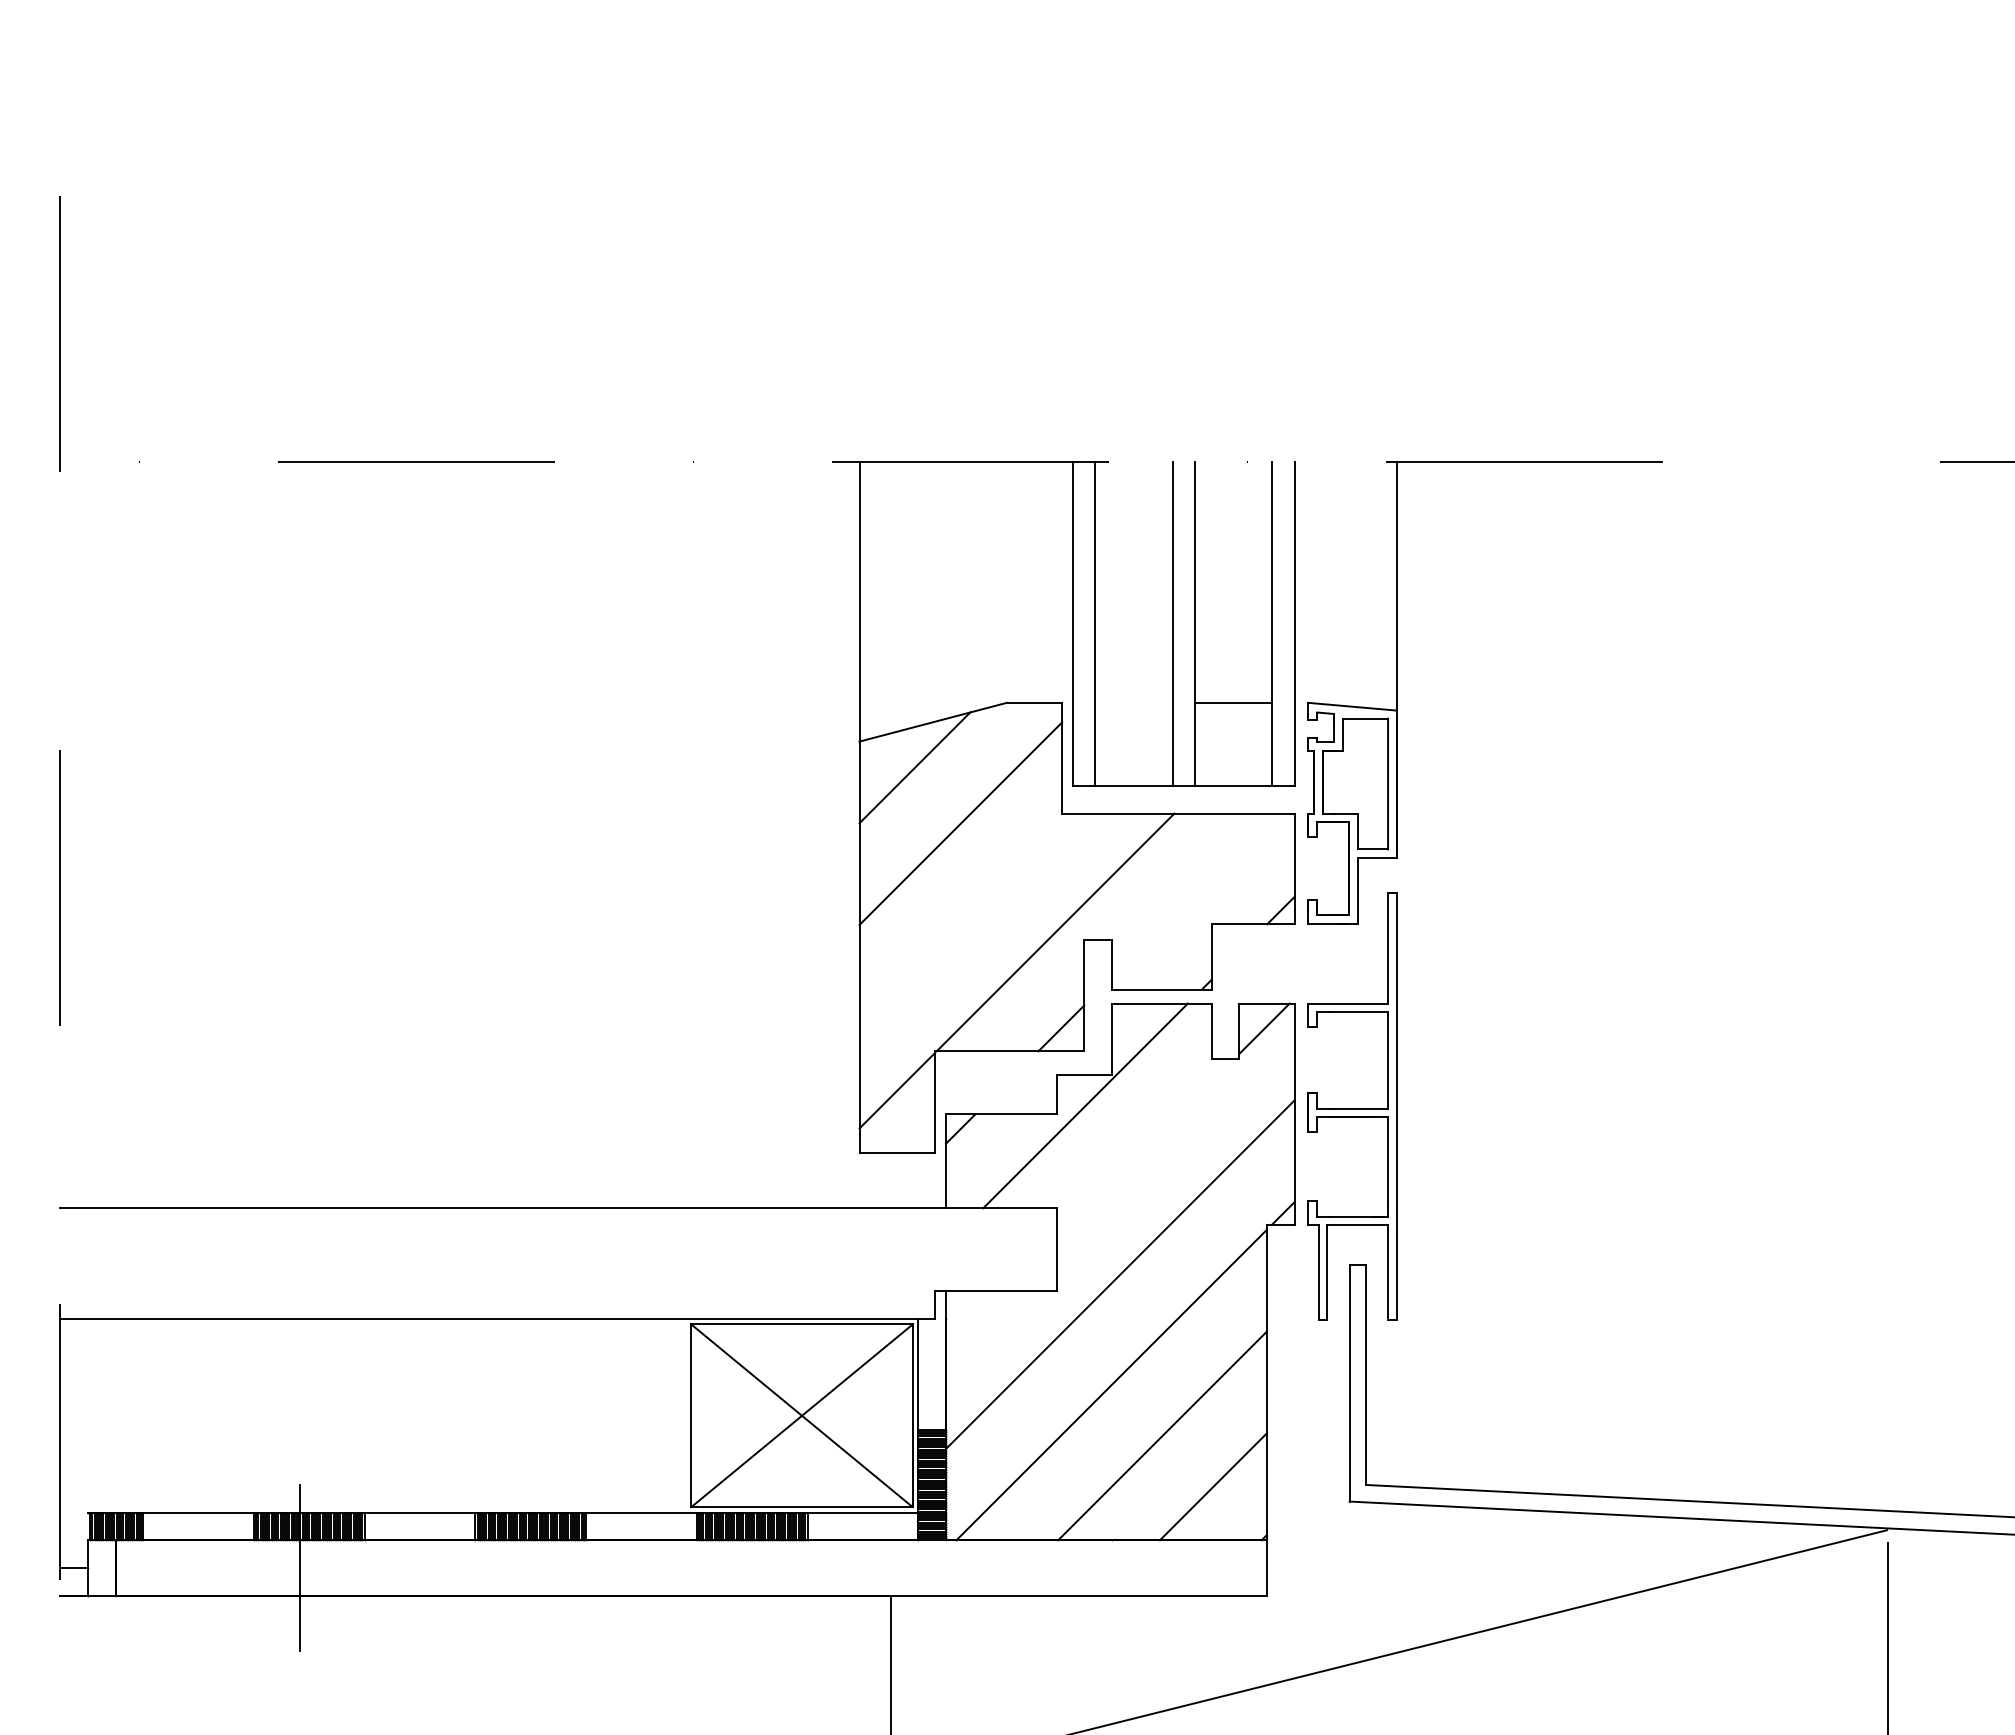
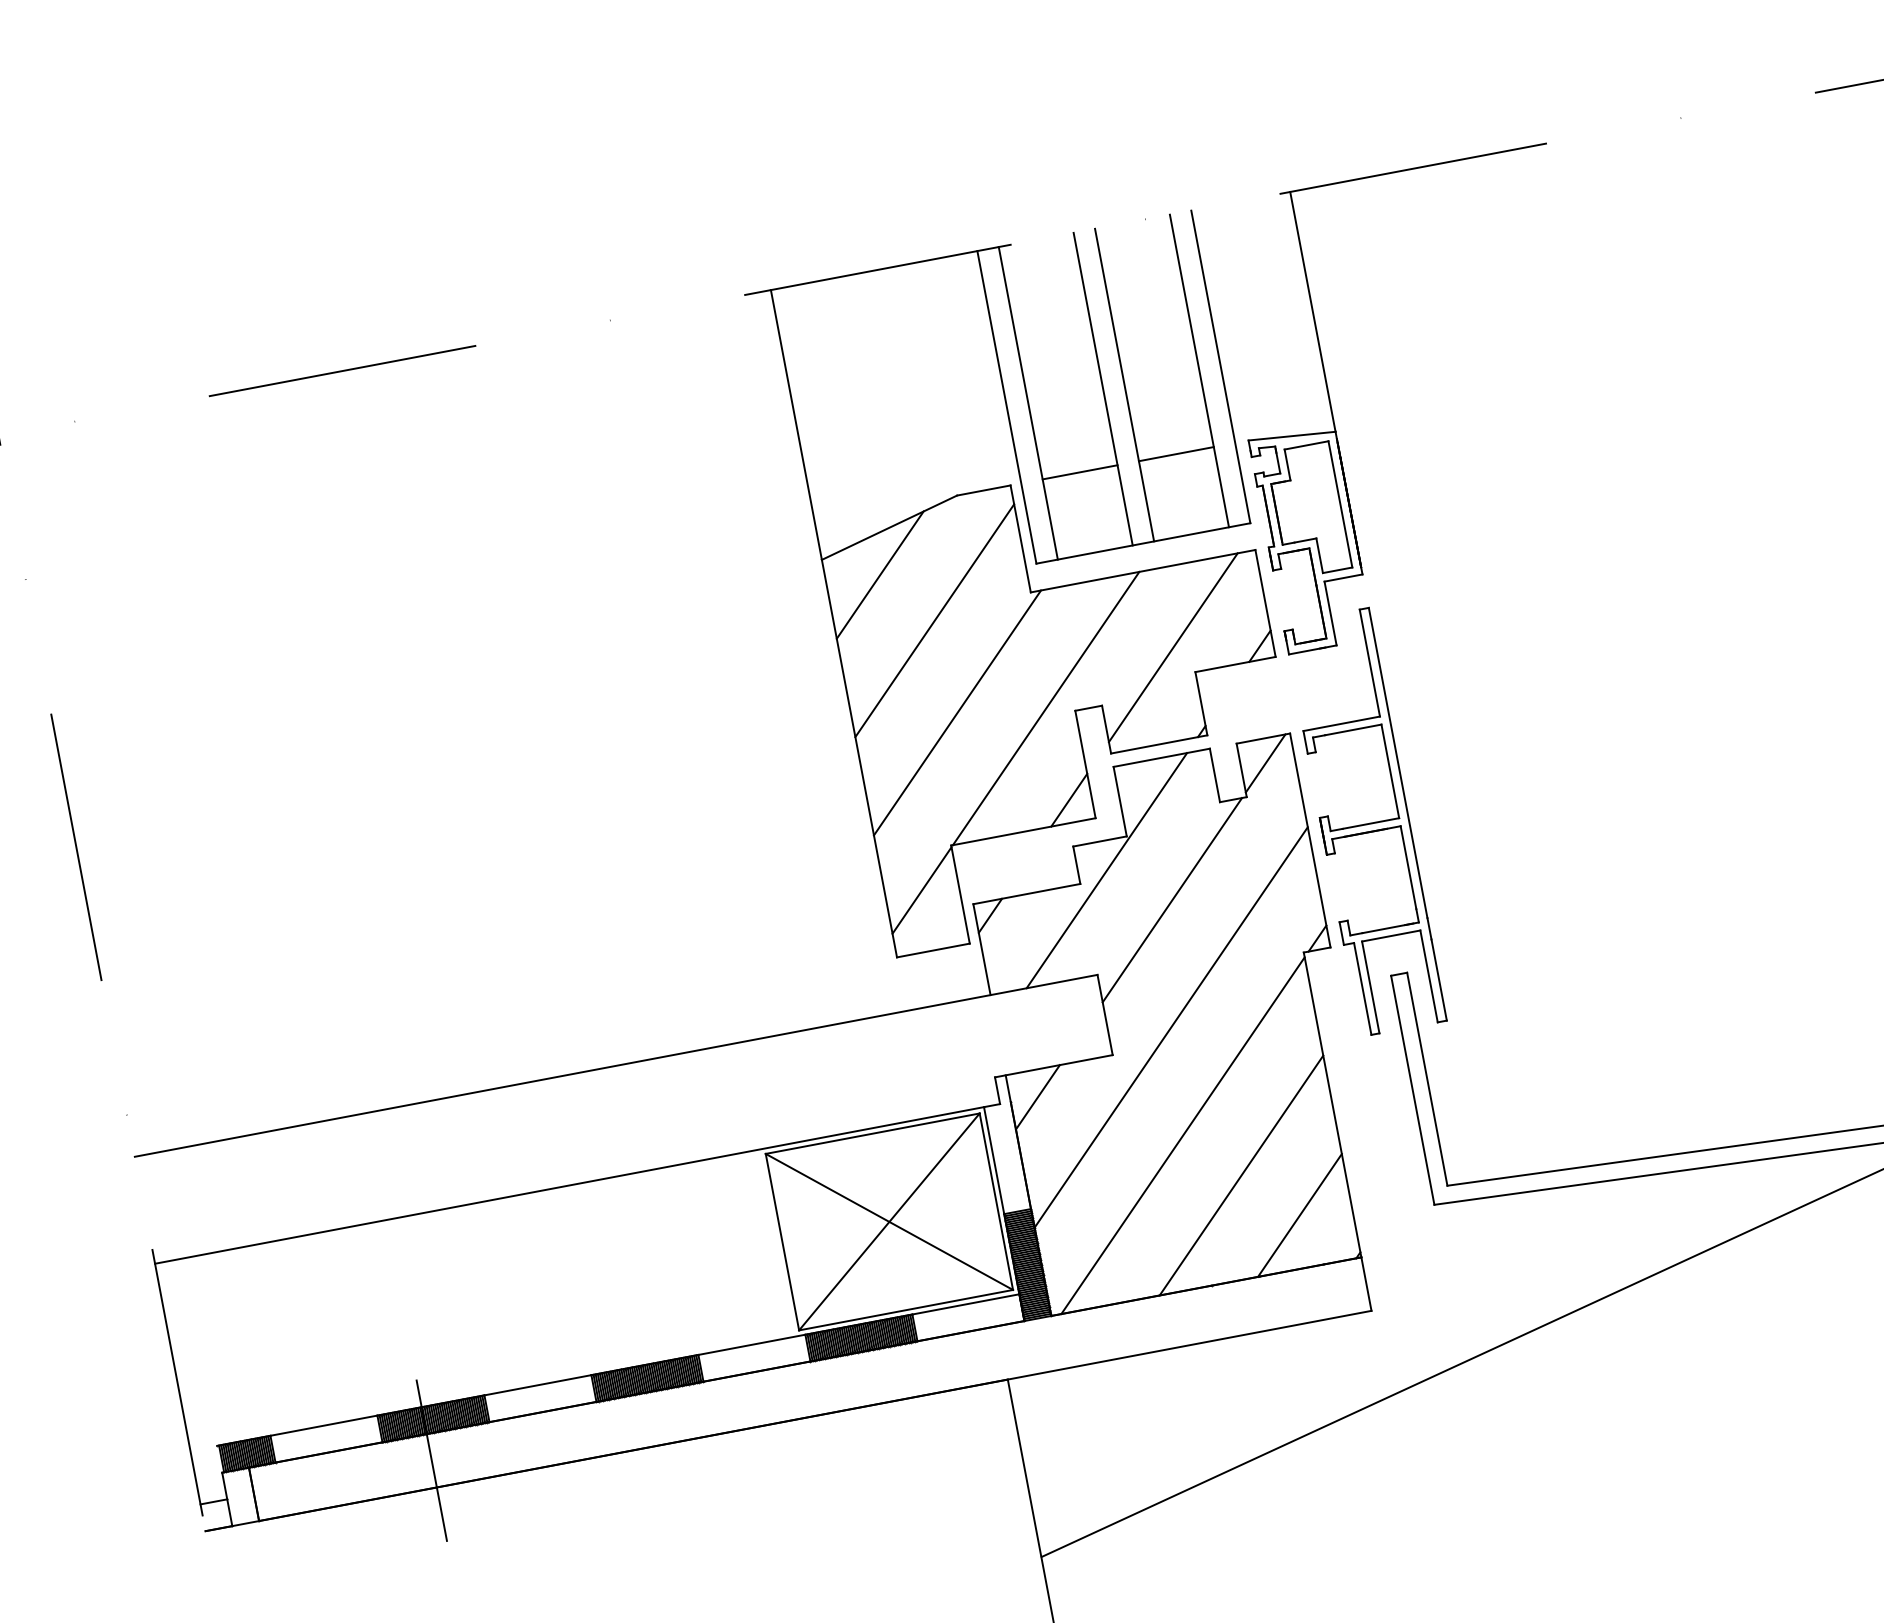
line: (1133, 702) -> (1079, 472), added
line: (1193, 895) -> (1172, 647), added
line: (965, 919) -> (956, 712), added
line: (1145, 1147) -> (1172, 899), added
line: (973, 1319) -> (1037, 1097), added

